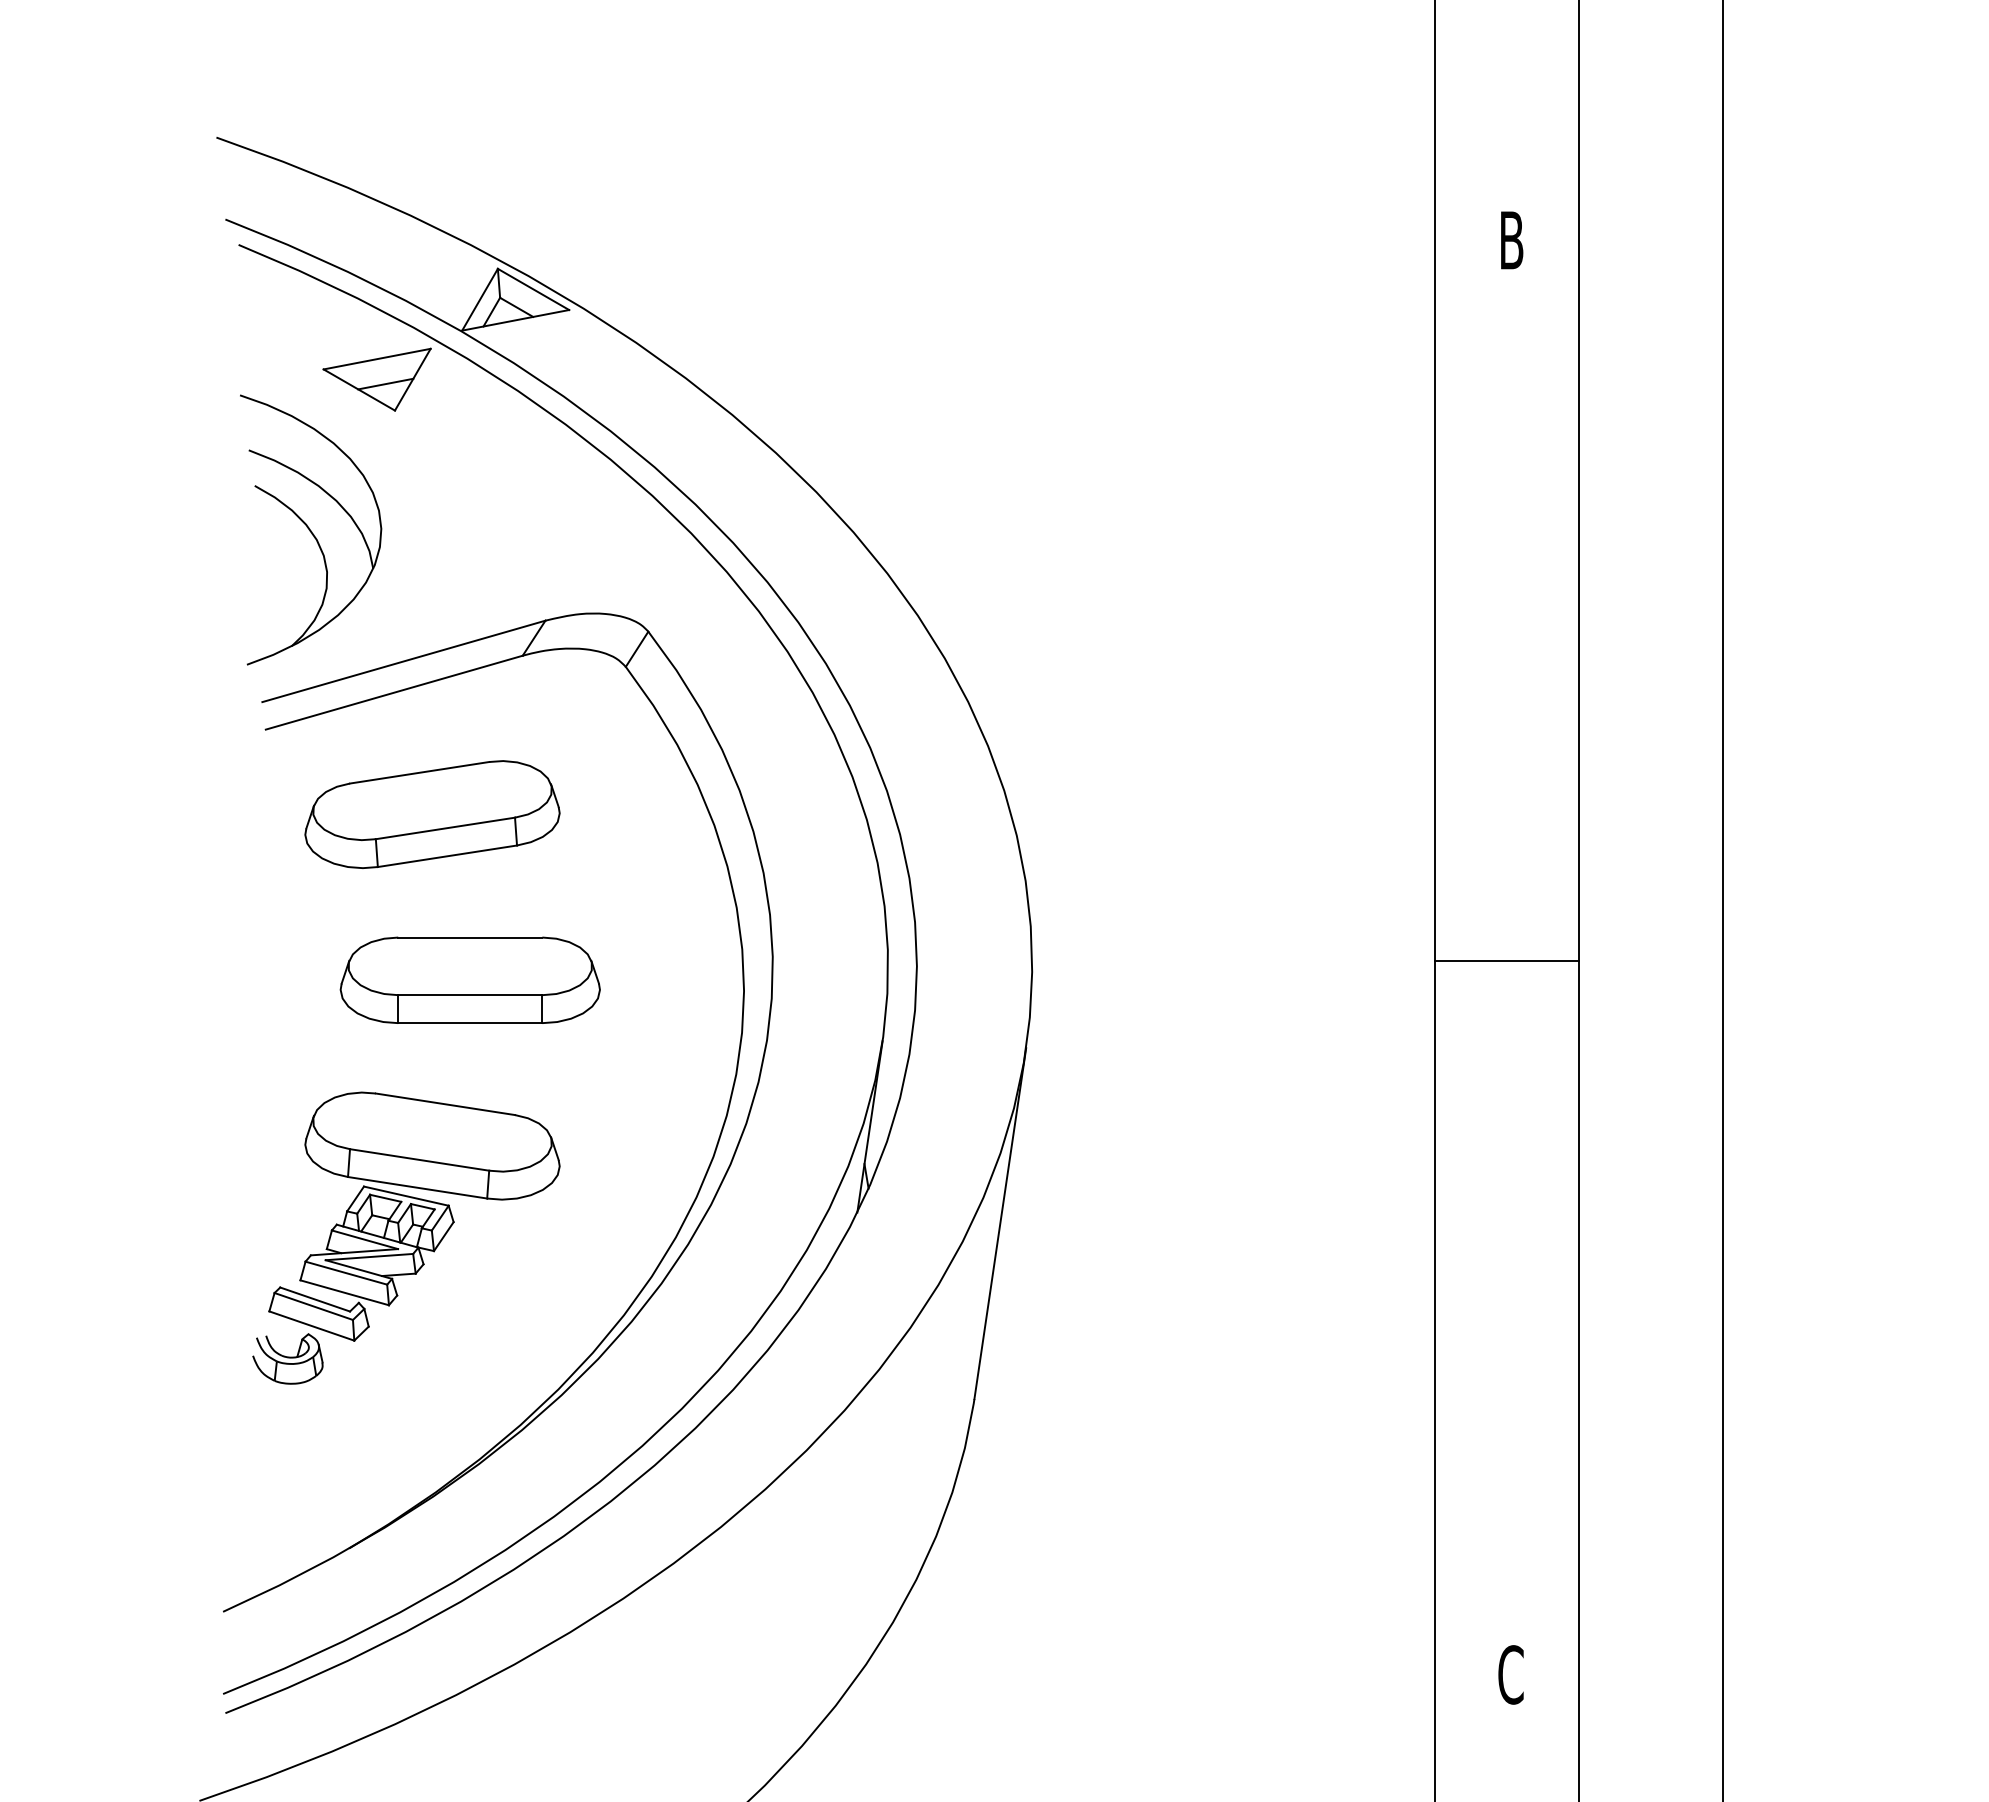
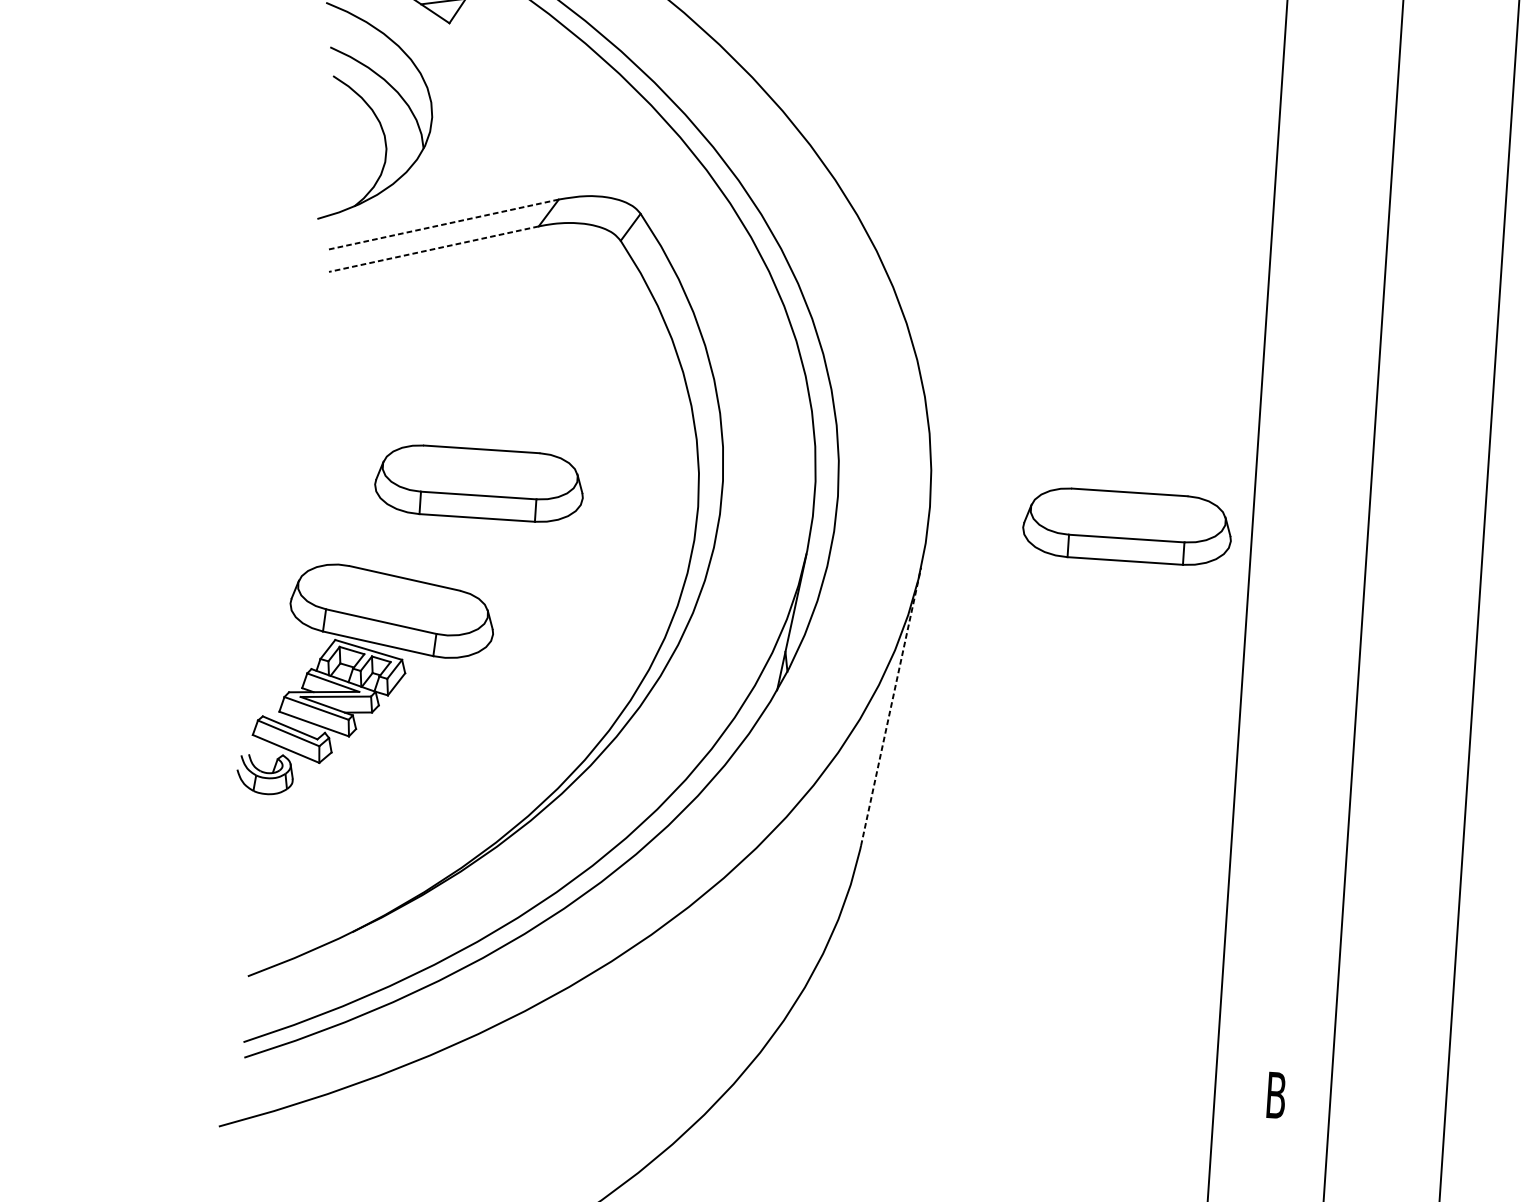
line: (403, 661) -> (442, 224), solid -> dashed
line: (394, 692) -> (434, 249), solid -> dashed
part: (432, 814) -> (458, 348), removed
line: (1506, 961) -> (1310, 523), removed
part: (1278, 979) -> (1126, 525), added
line: (1000, 1223) -> (891, 706), solid -> dashed
part: (406, 1237) -> (366, 683), moved
text: (1510, 1674) -> (1275, 1095), C -> B

